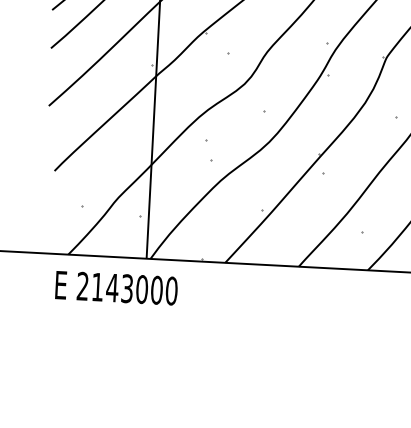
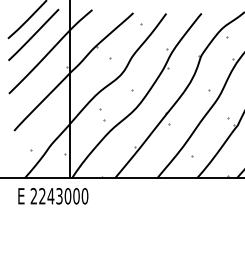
text: (97, 287) -> (42, 196), 2143000 -> 2243000

